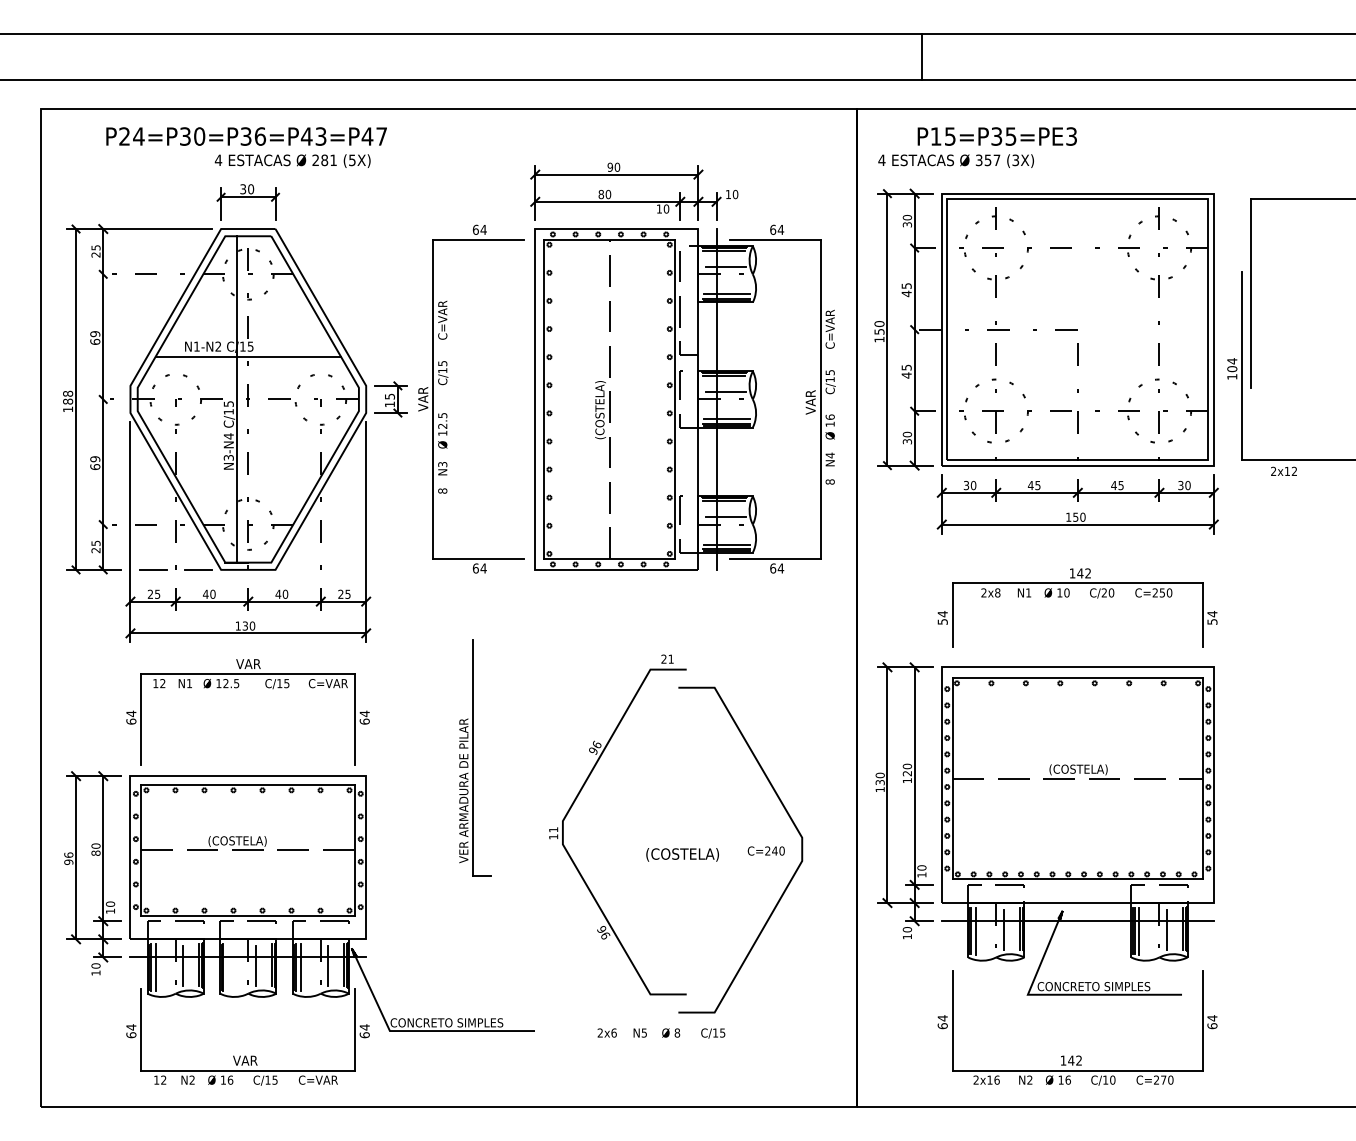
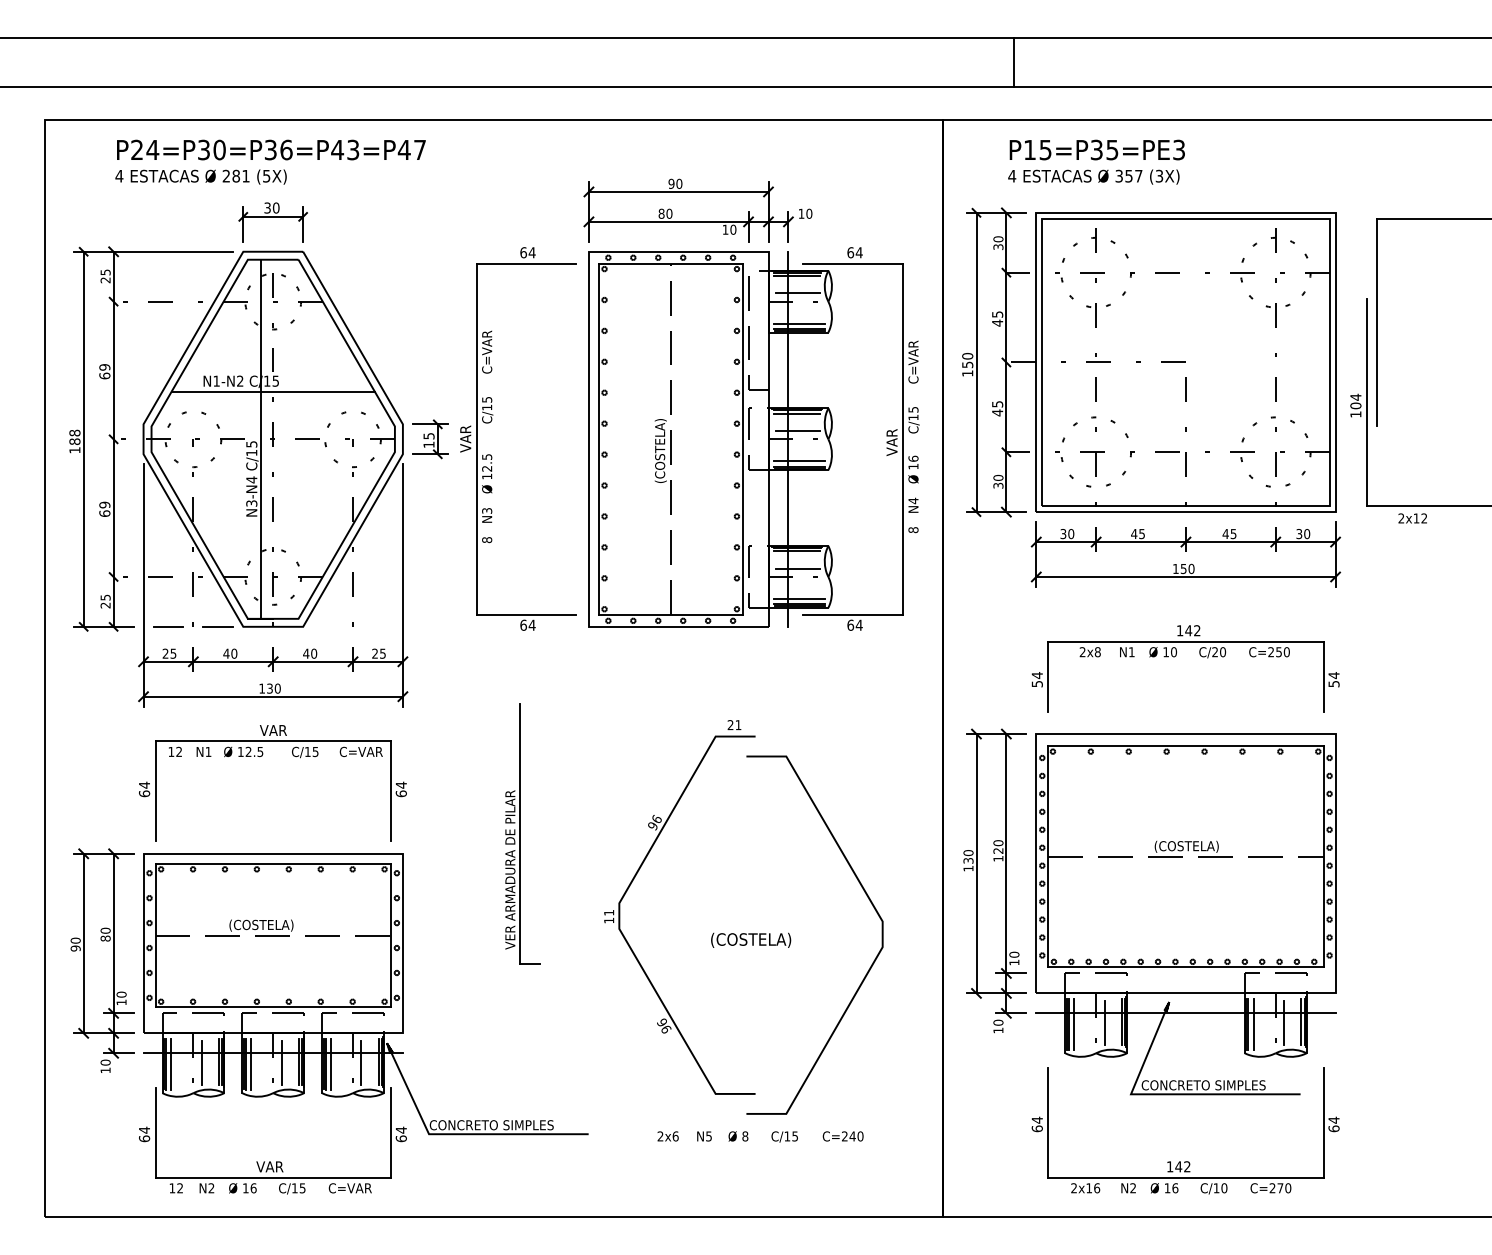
text: (292, 160) -> (200, 176), moved
text: (955, 160) -> (1093, 176), moved
text: (765, 850) -> (842, 1135), moved
text: (68, 854) -> (75, 939), 96 -> 90
line: (228, 967) -> (251, 1064), added

